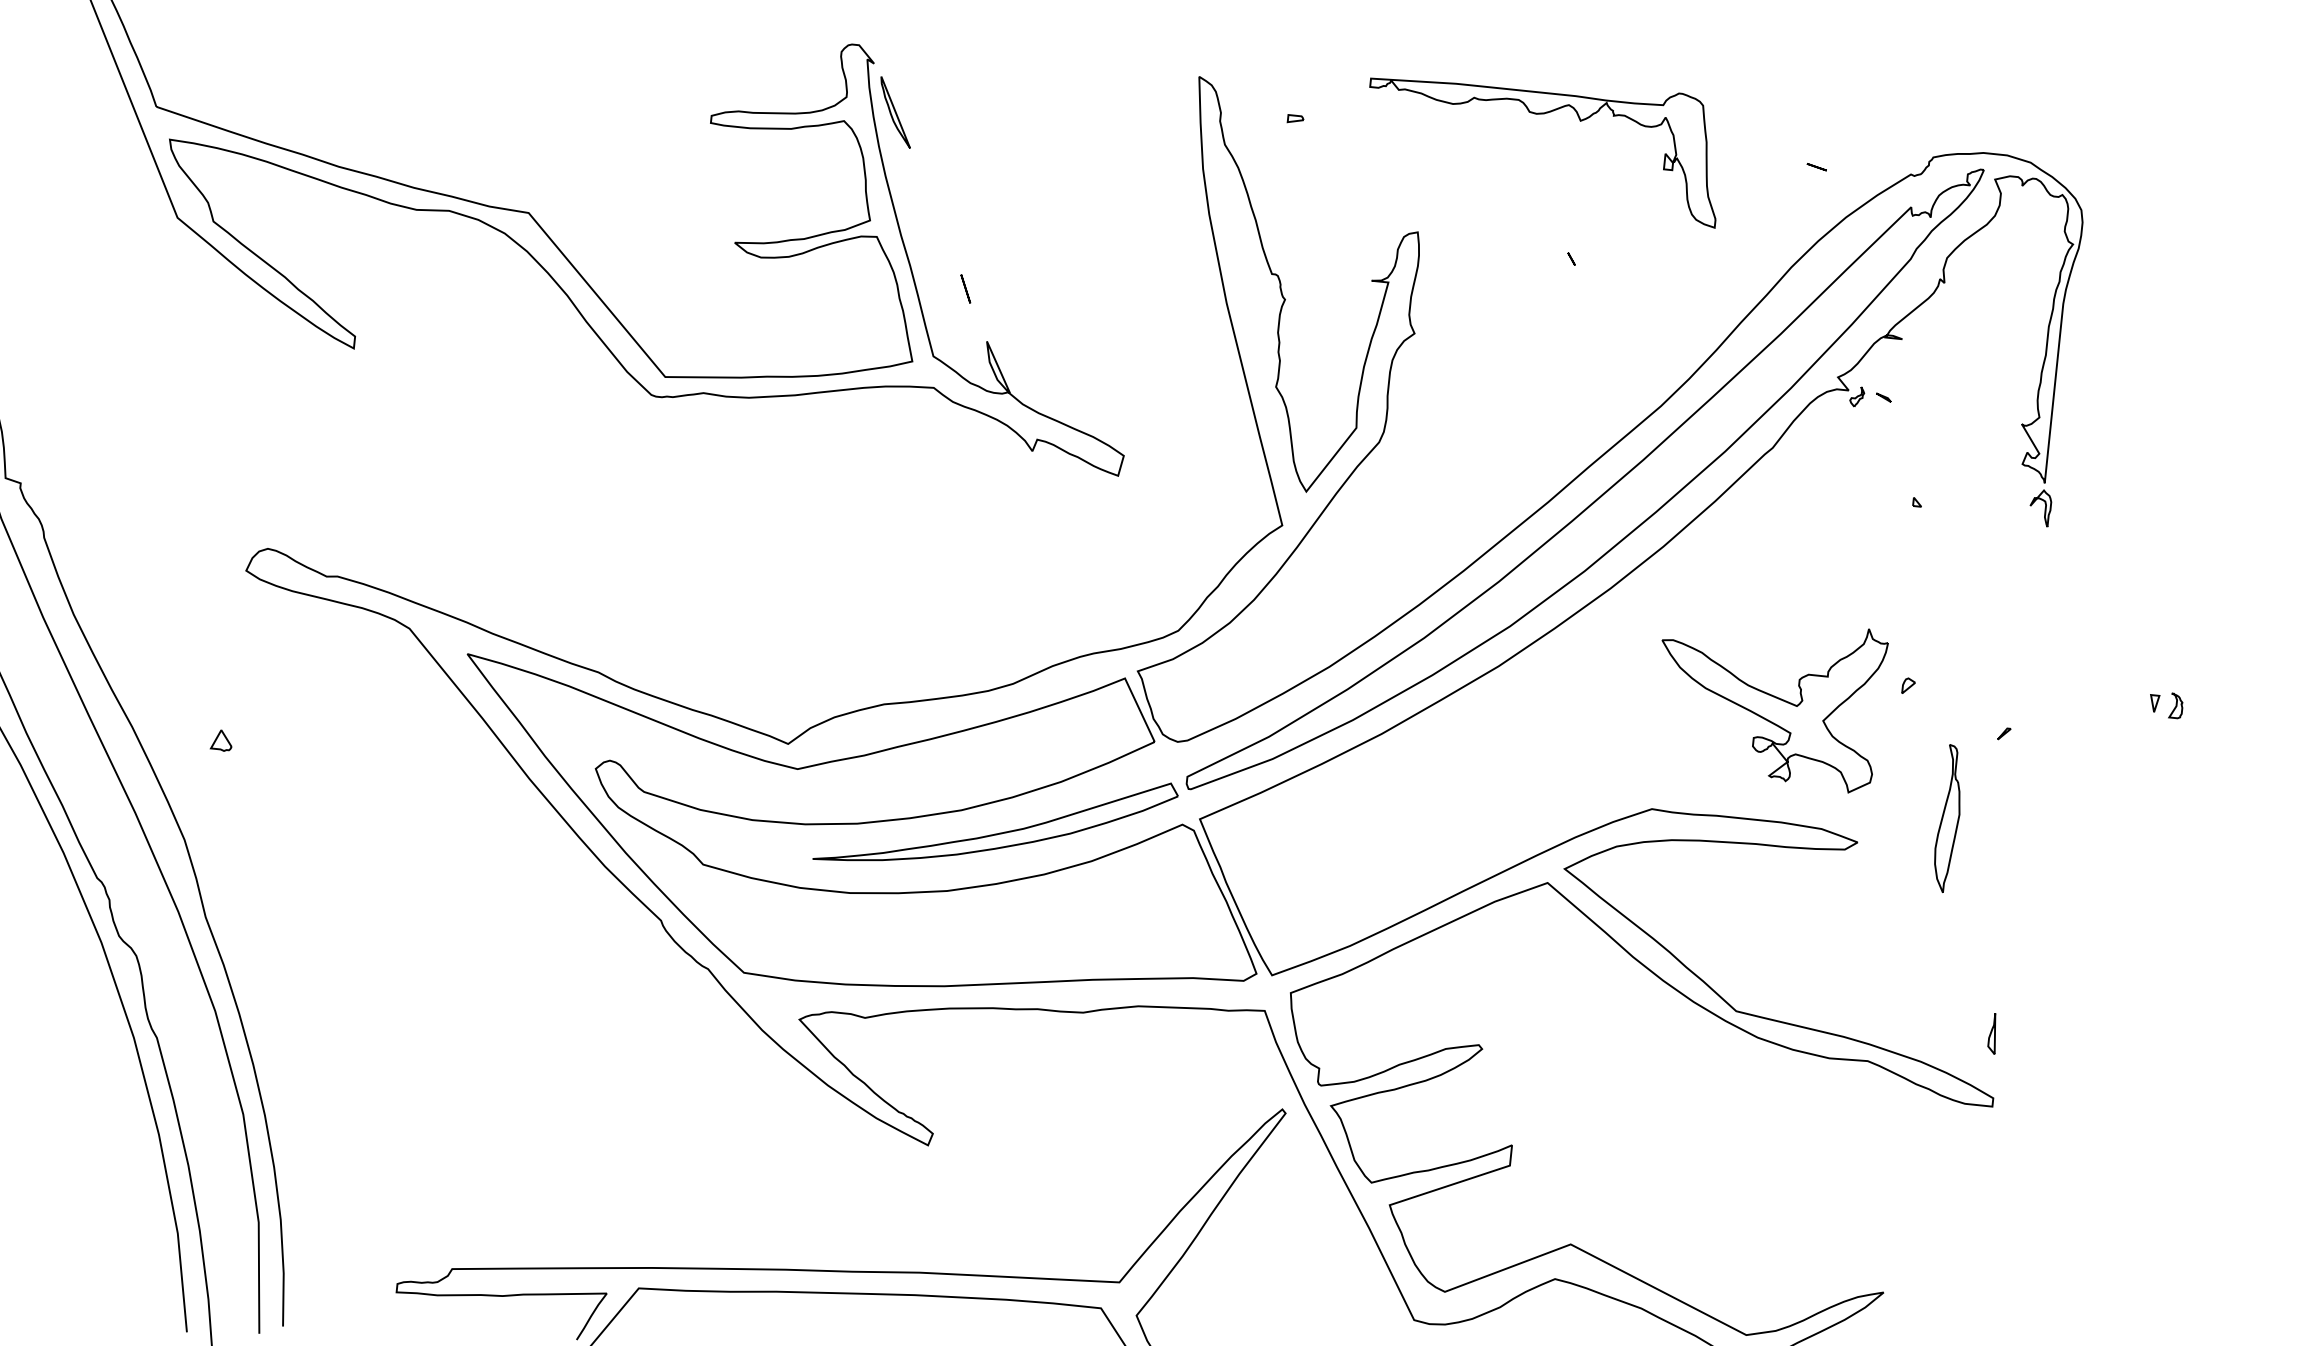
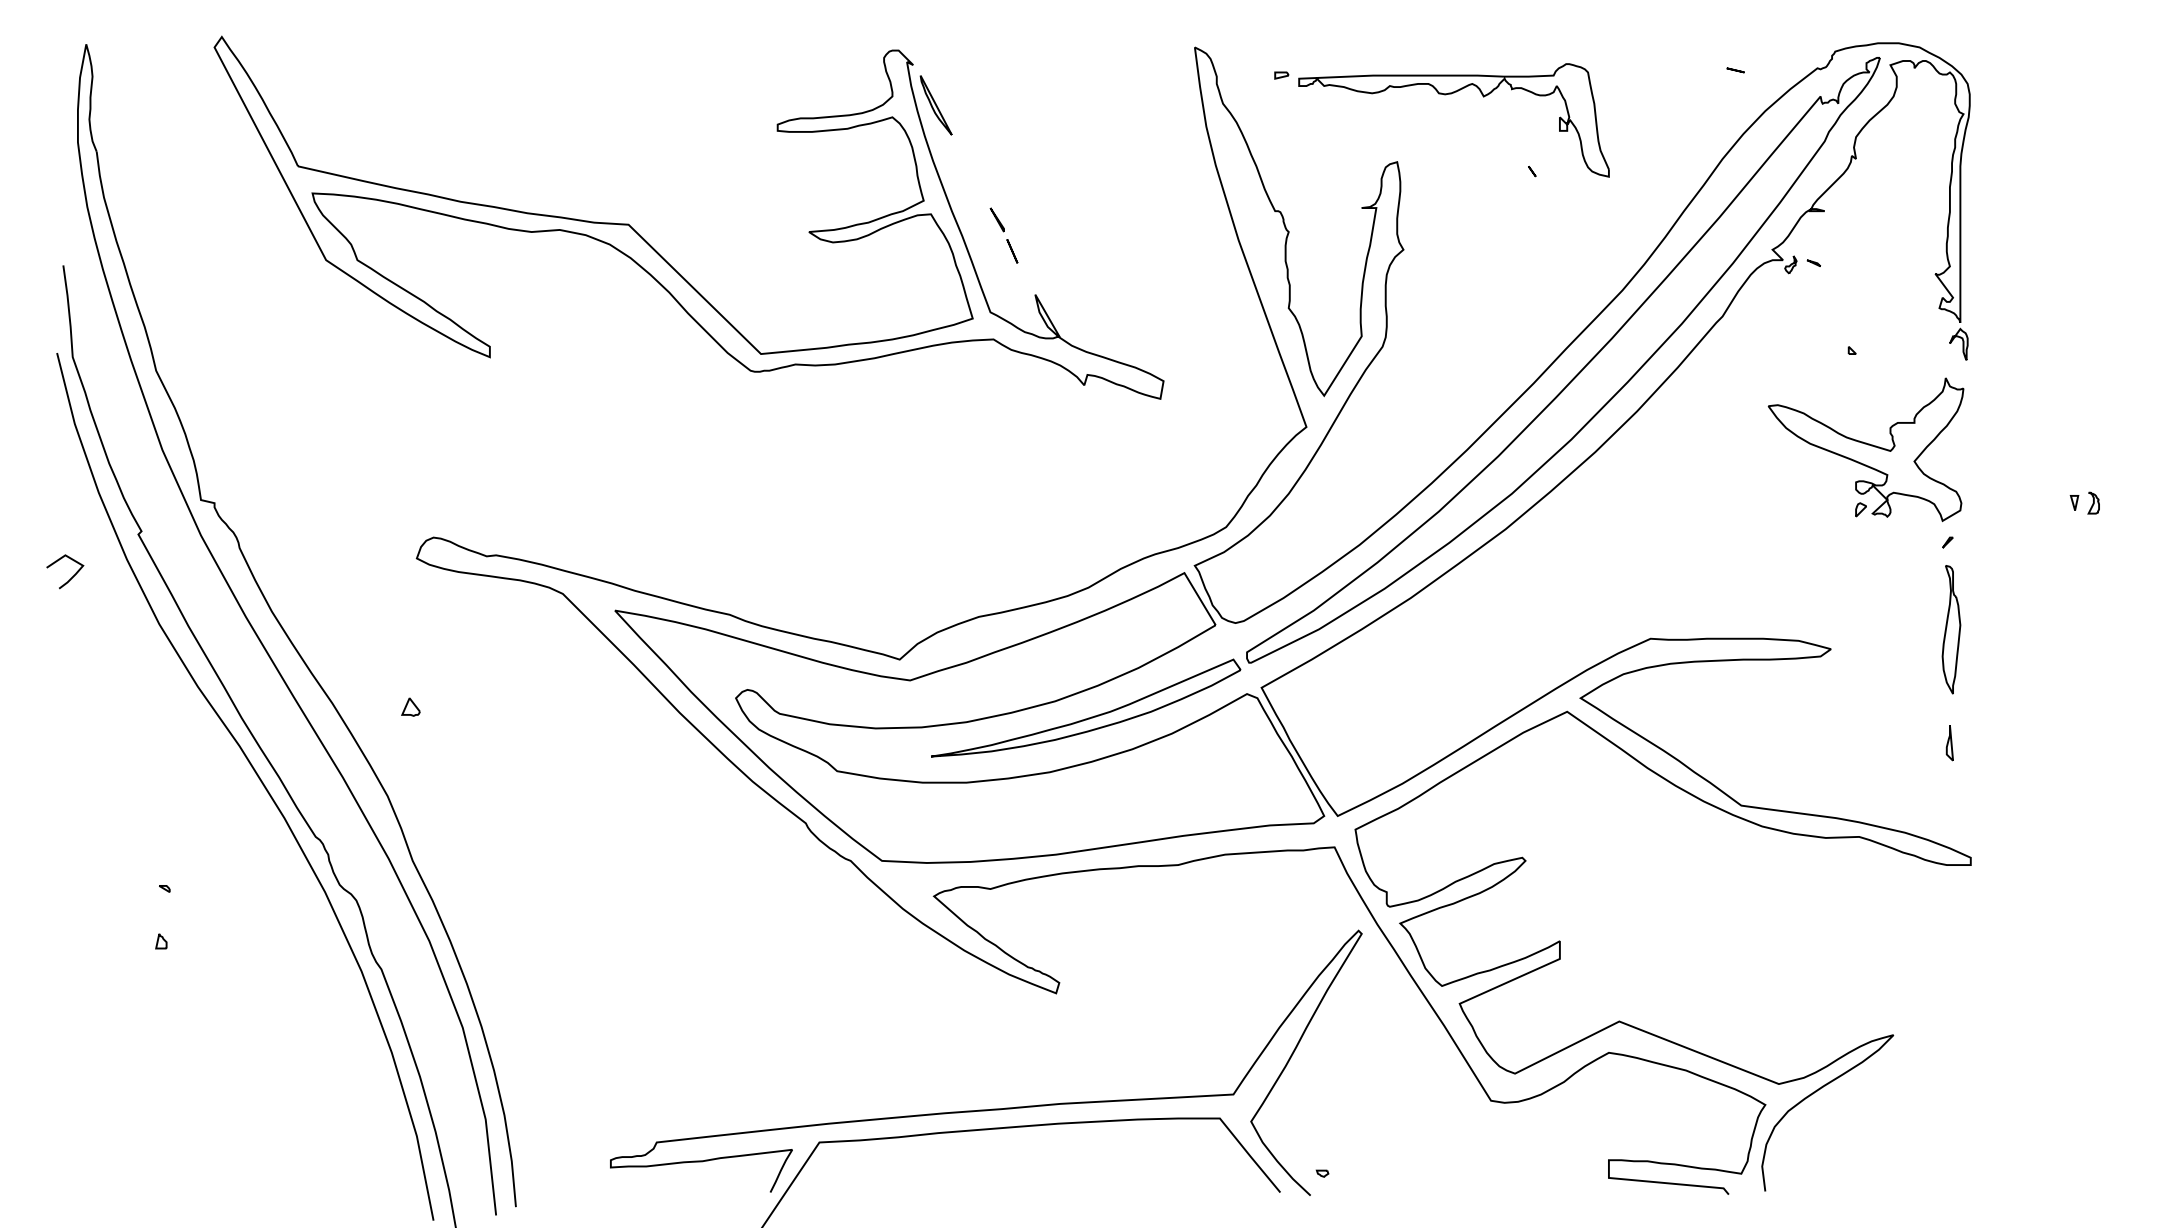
part: (1538, 115) -> (1446, 95), moved
line: (951, 250) -> (996, 219), added
part: (1768, 701) -> (1865, 449), moved
part: (1948, 818) -> (1951, 629), moved
part: (1992, 1034) -> (1949, 743), moved

